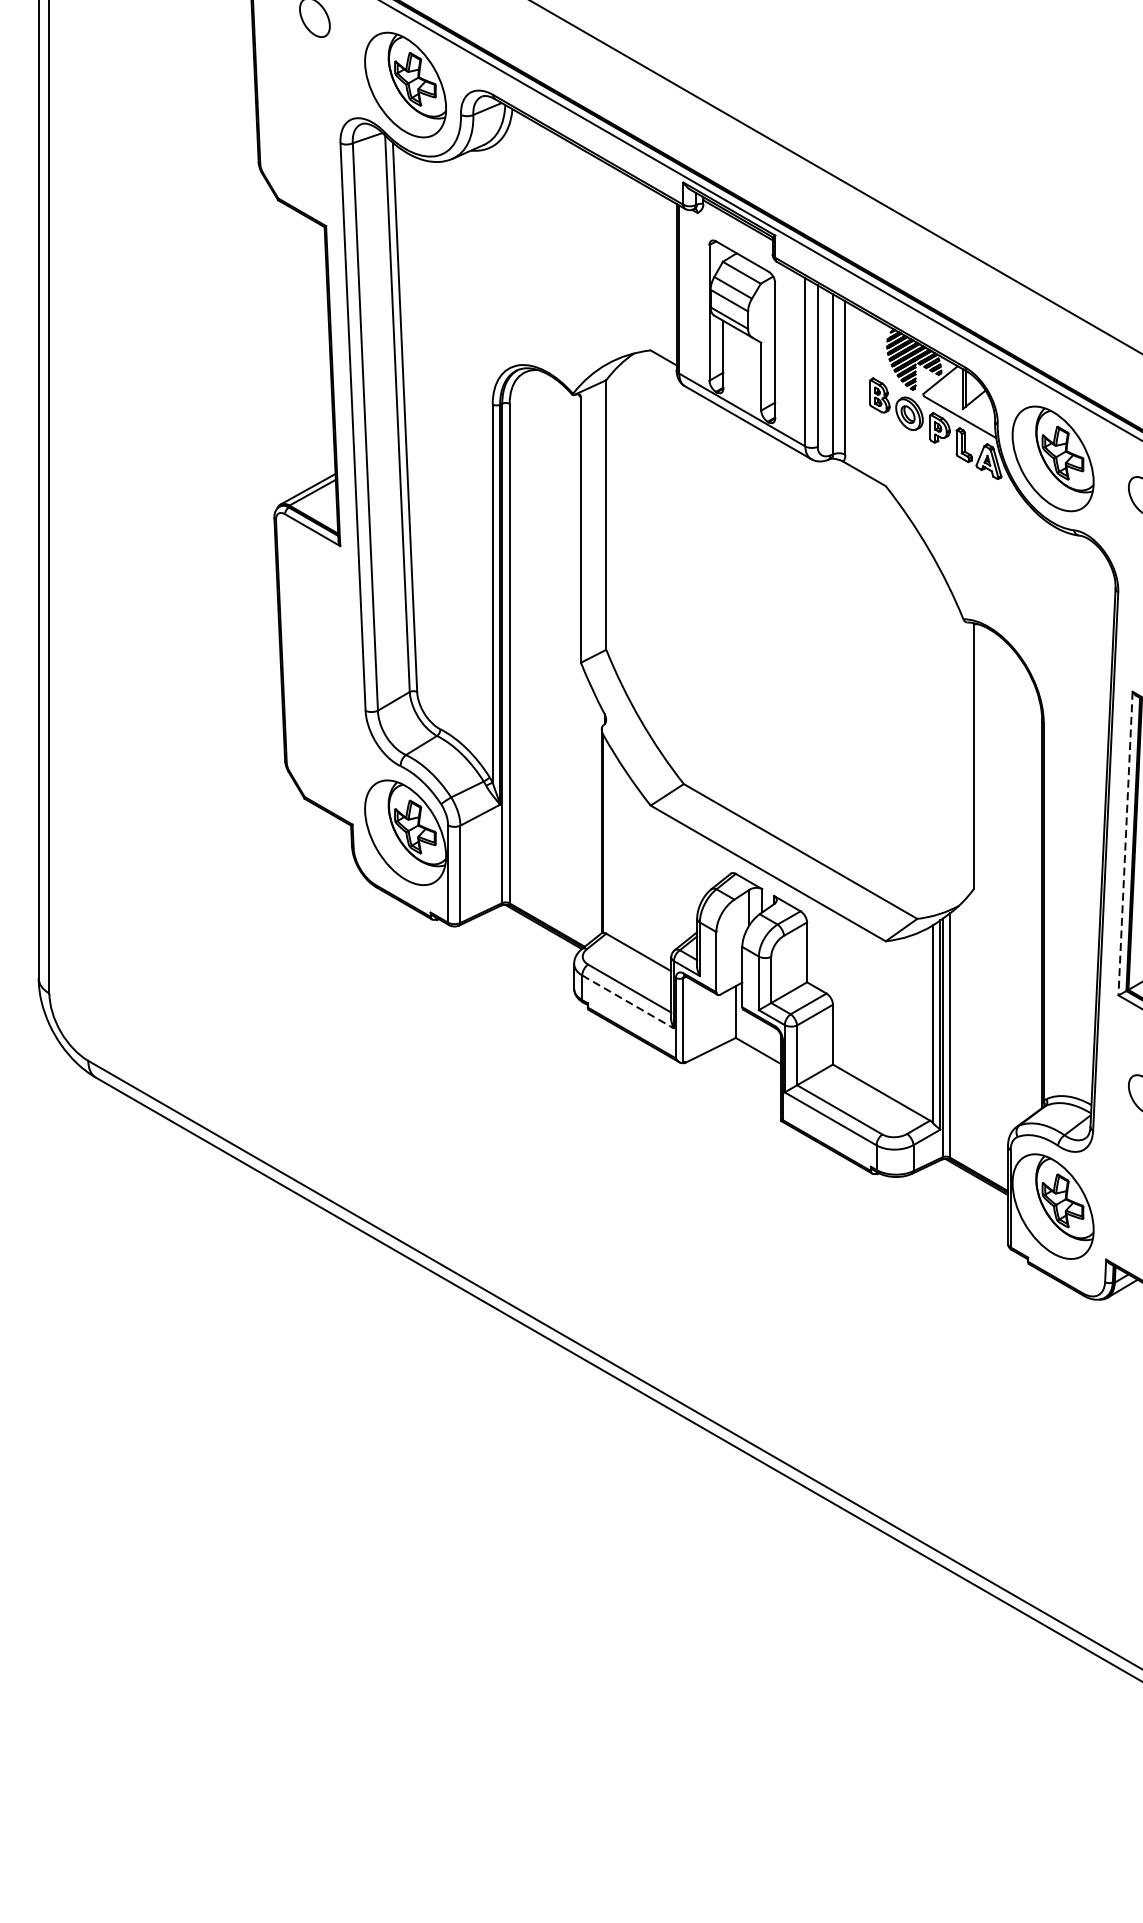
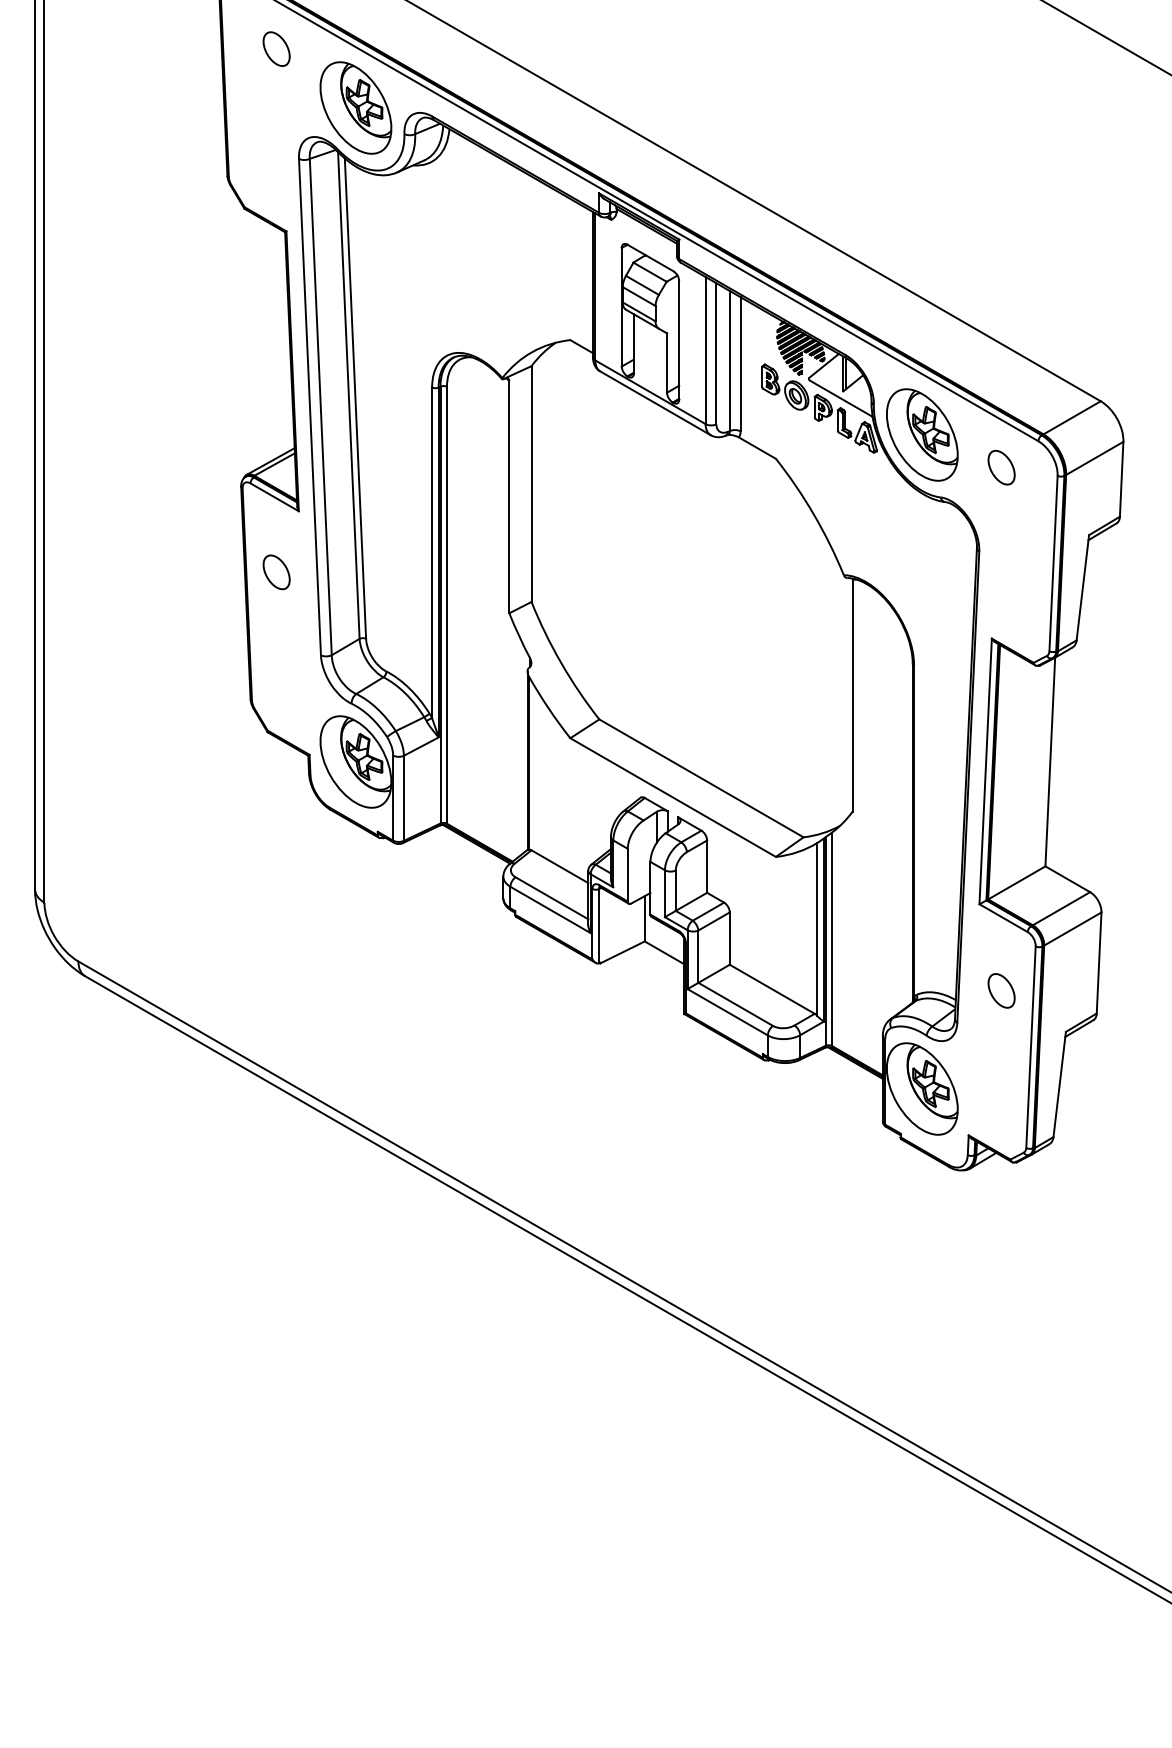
part: (314, 616) -> (276, 572), added
line: (1125, 843) -> (985, 771), dashed -> solid
line: (628, 1002) -> (550, 910), dashed -> solid

